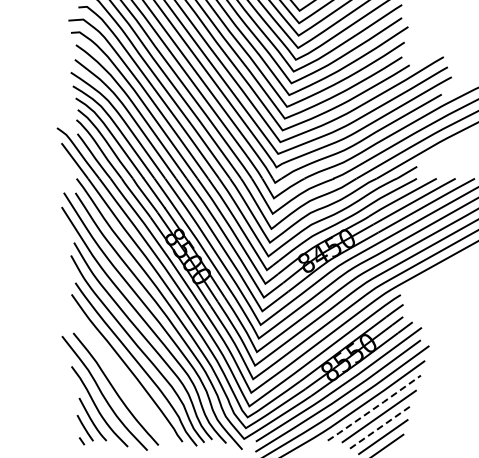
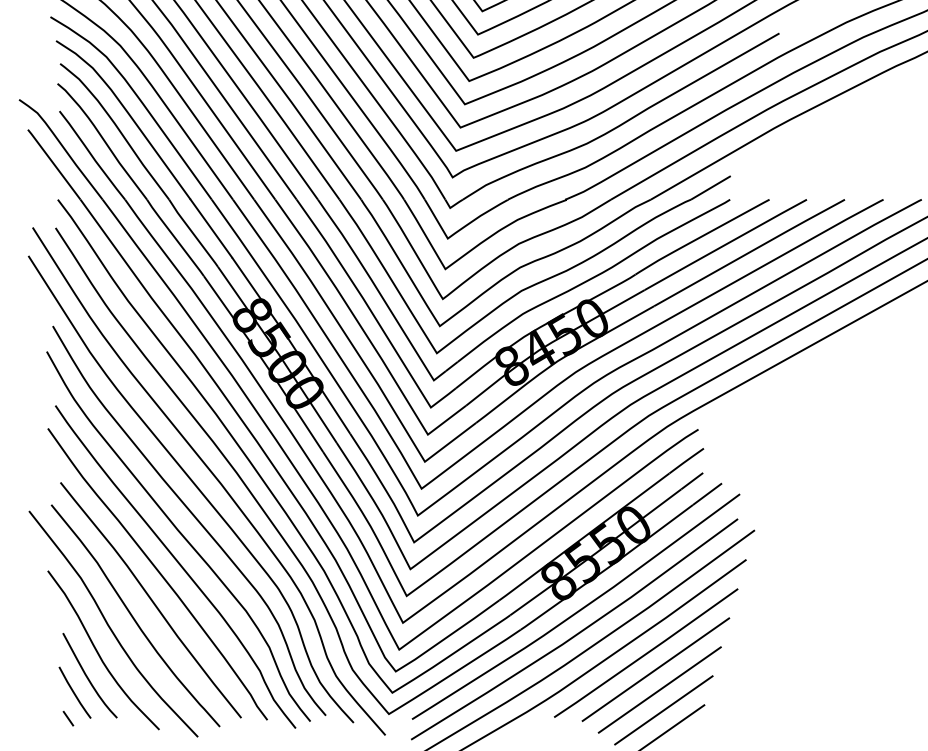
curve: (123, 381) -> (150, 600), added
line: (374, 408) -> (646, 653), dashed -> solid
line: (381, 426) -> (660, 689), dashed -> solid

